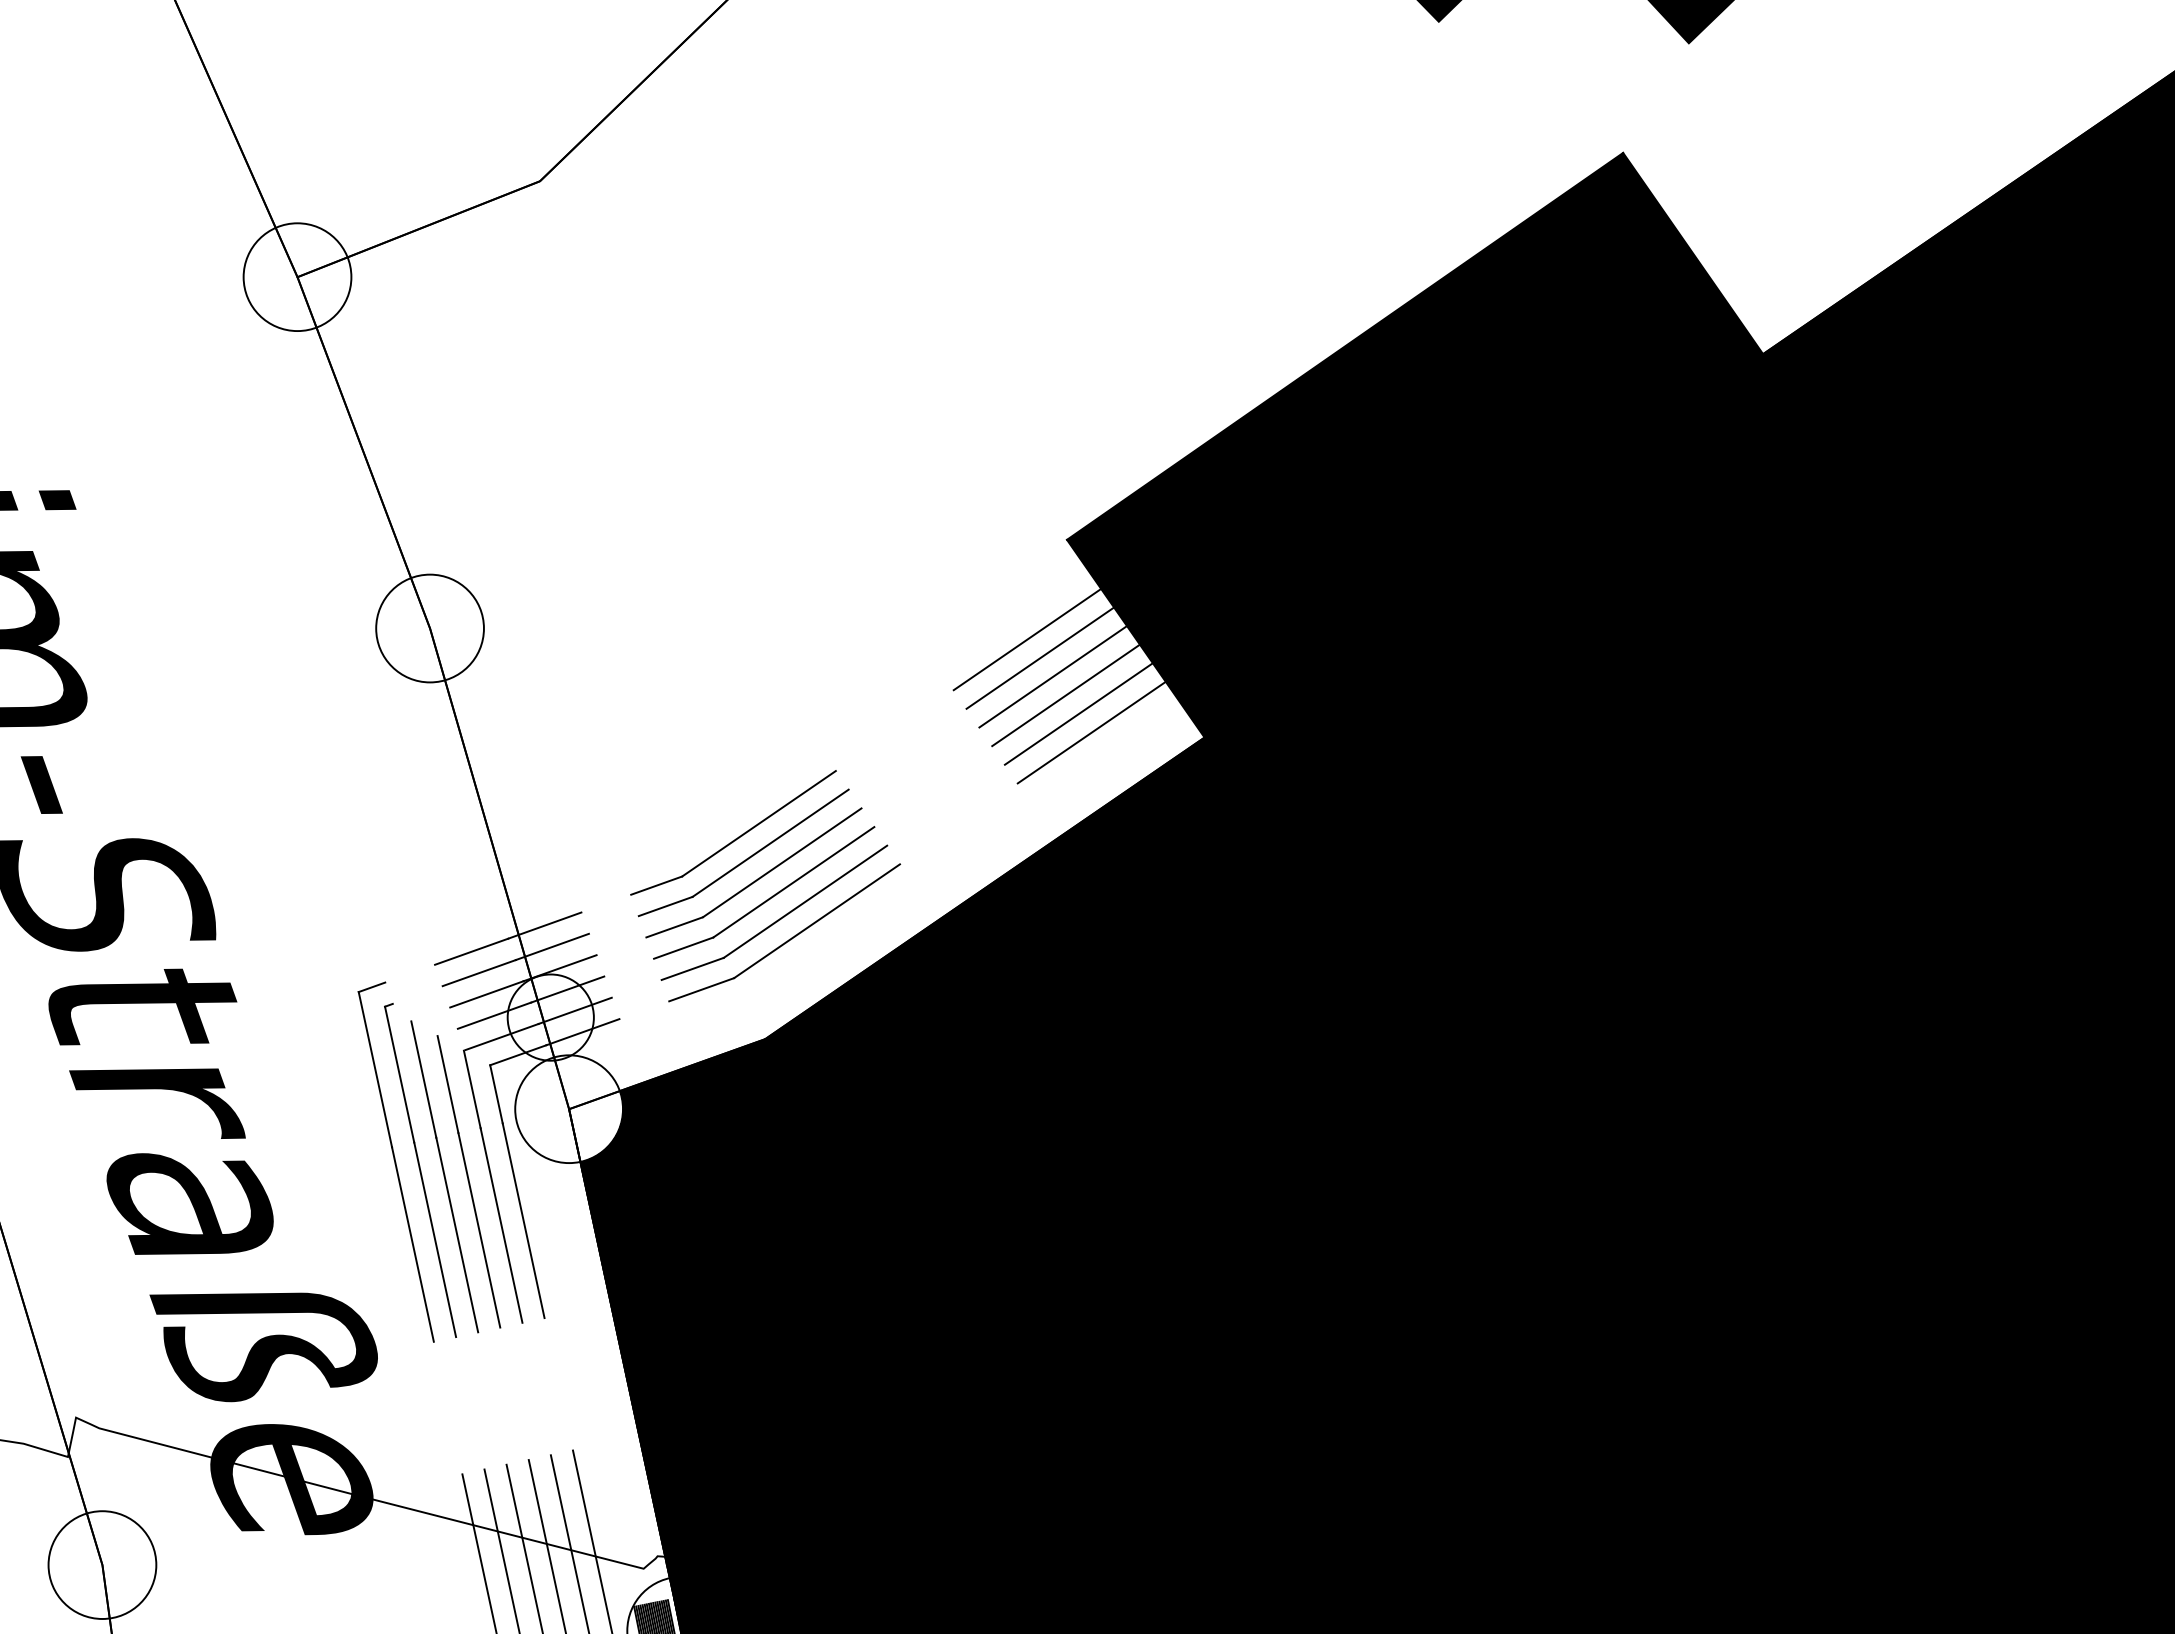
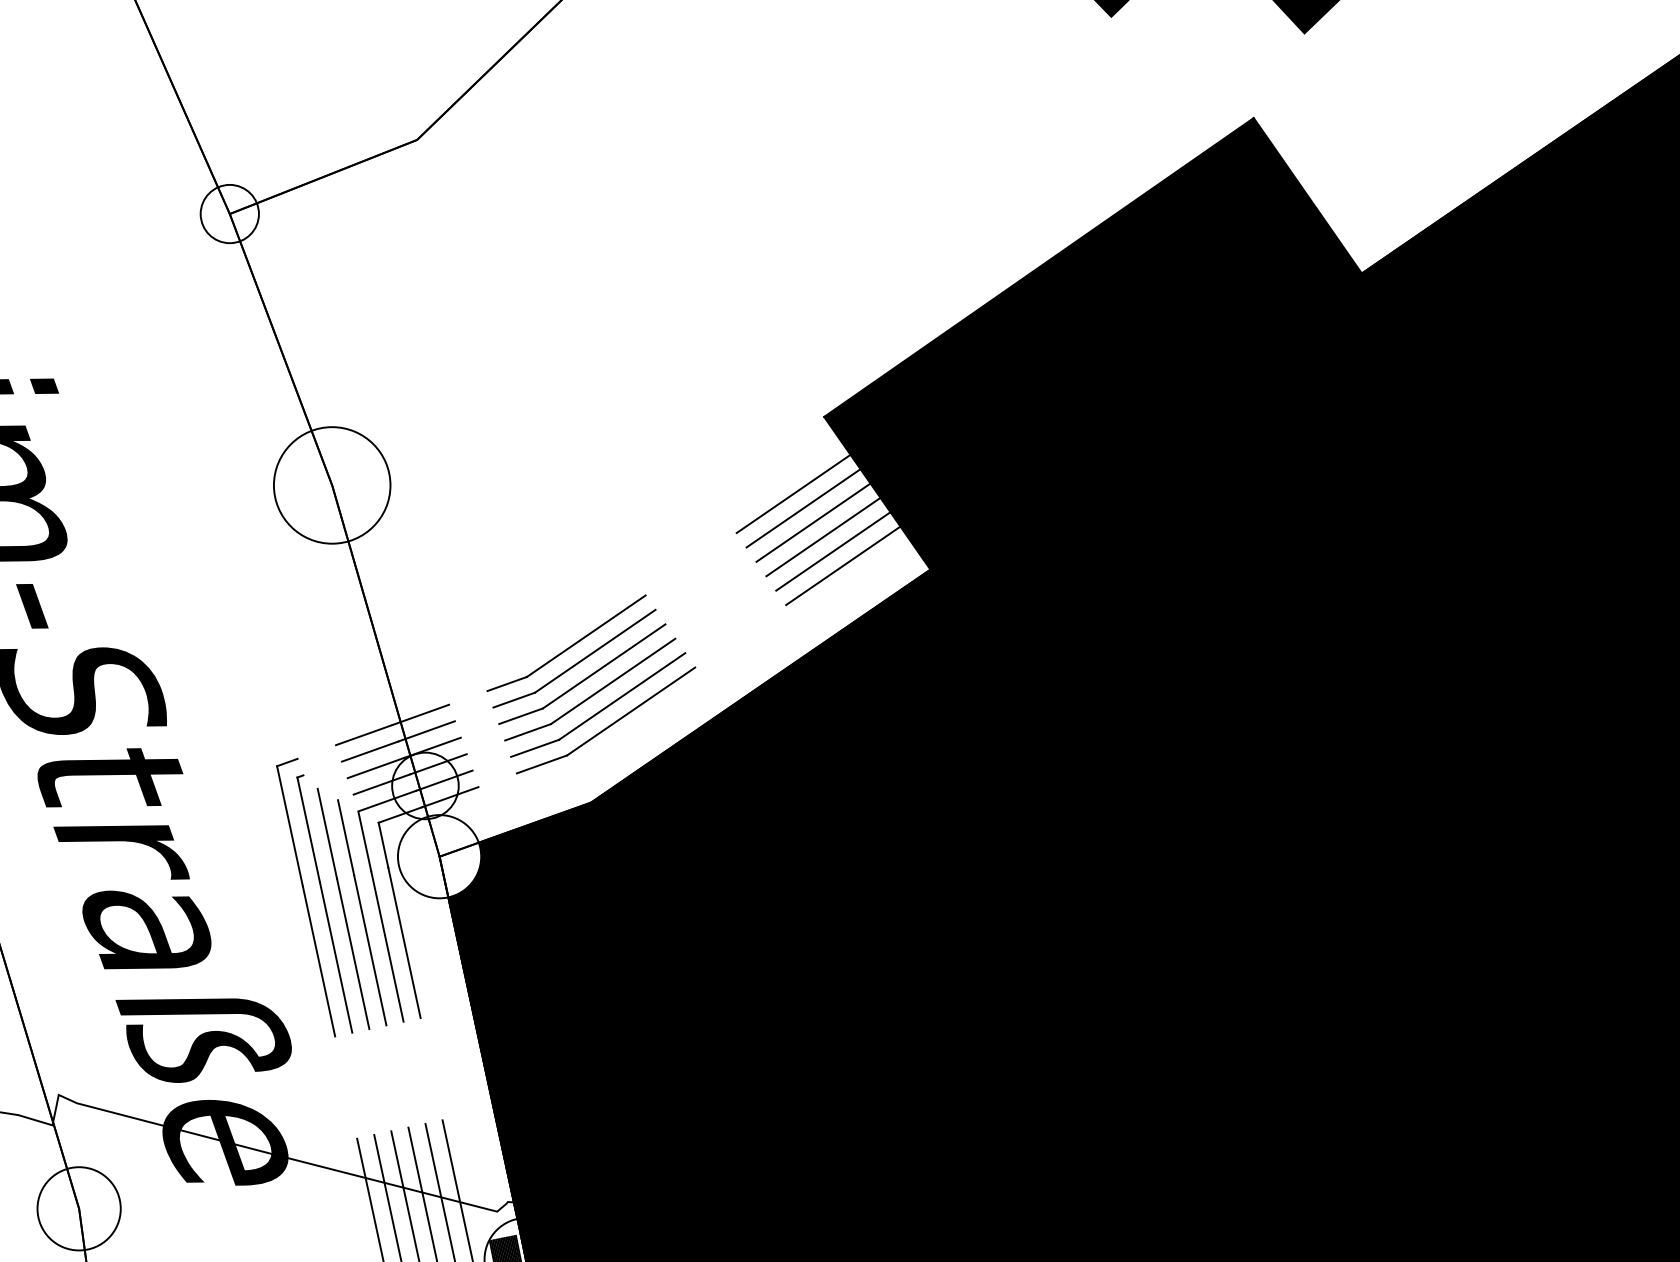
circle: (297, 277) -> (229, 214), size x0.7
circle: (429, 628) -> (331, 485), size x1.4

